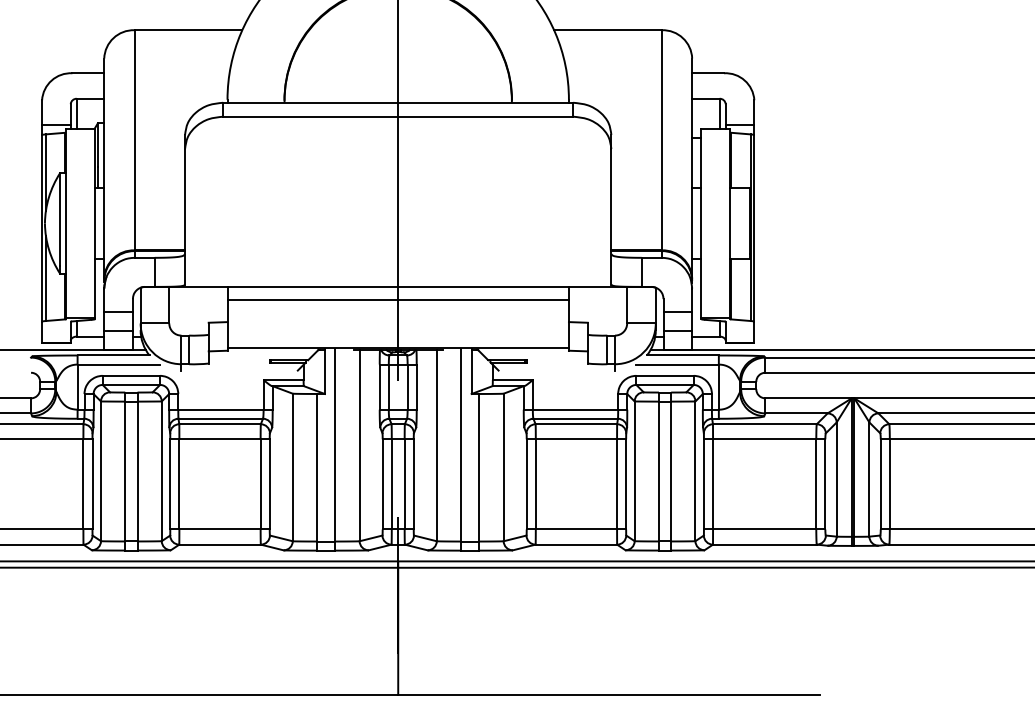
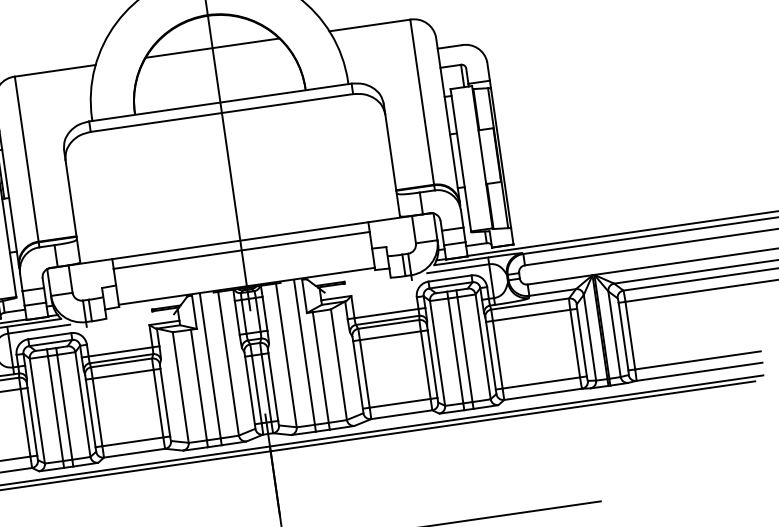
line: (398, 30) -> (212, 48), added

